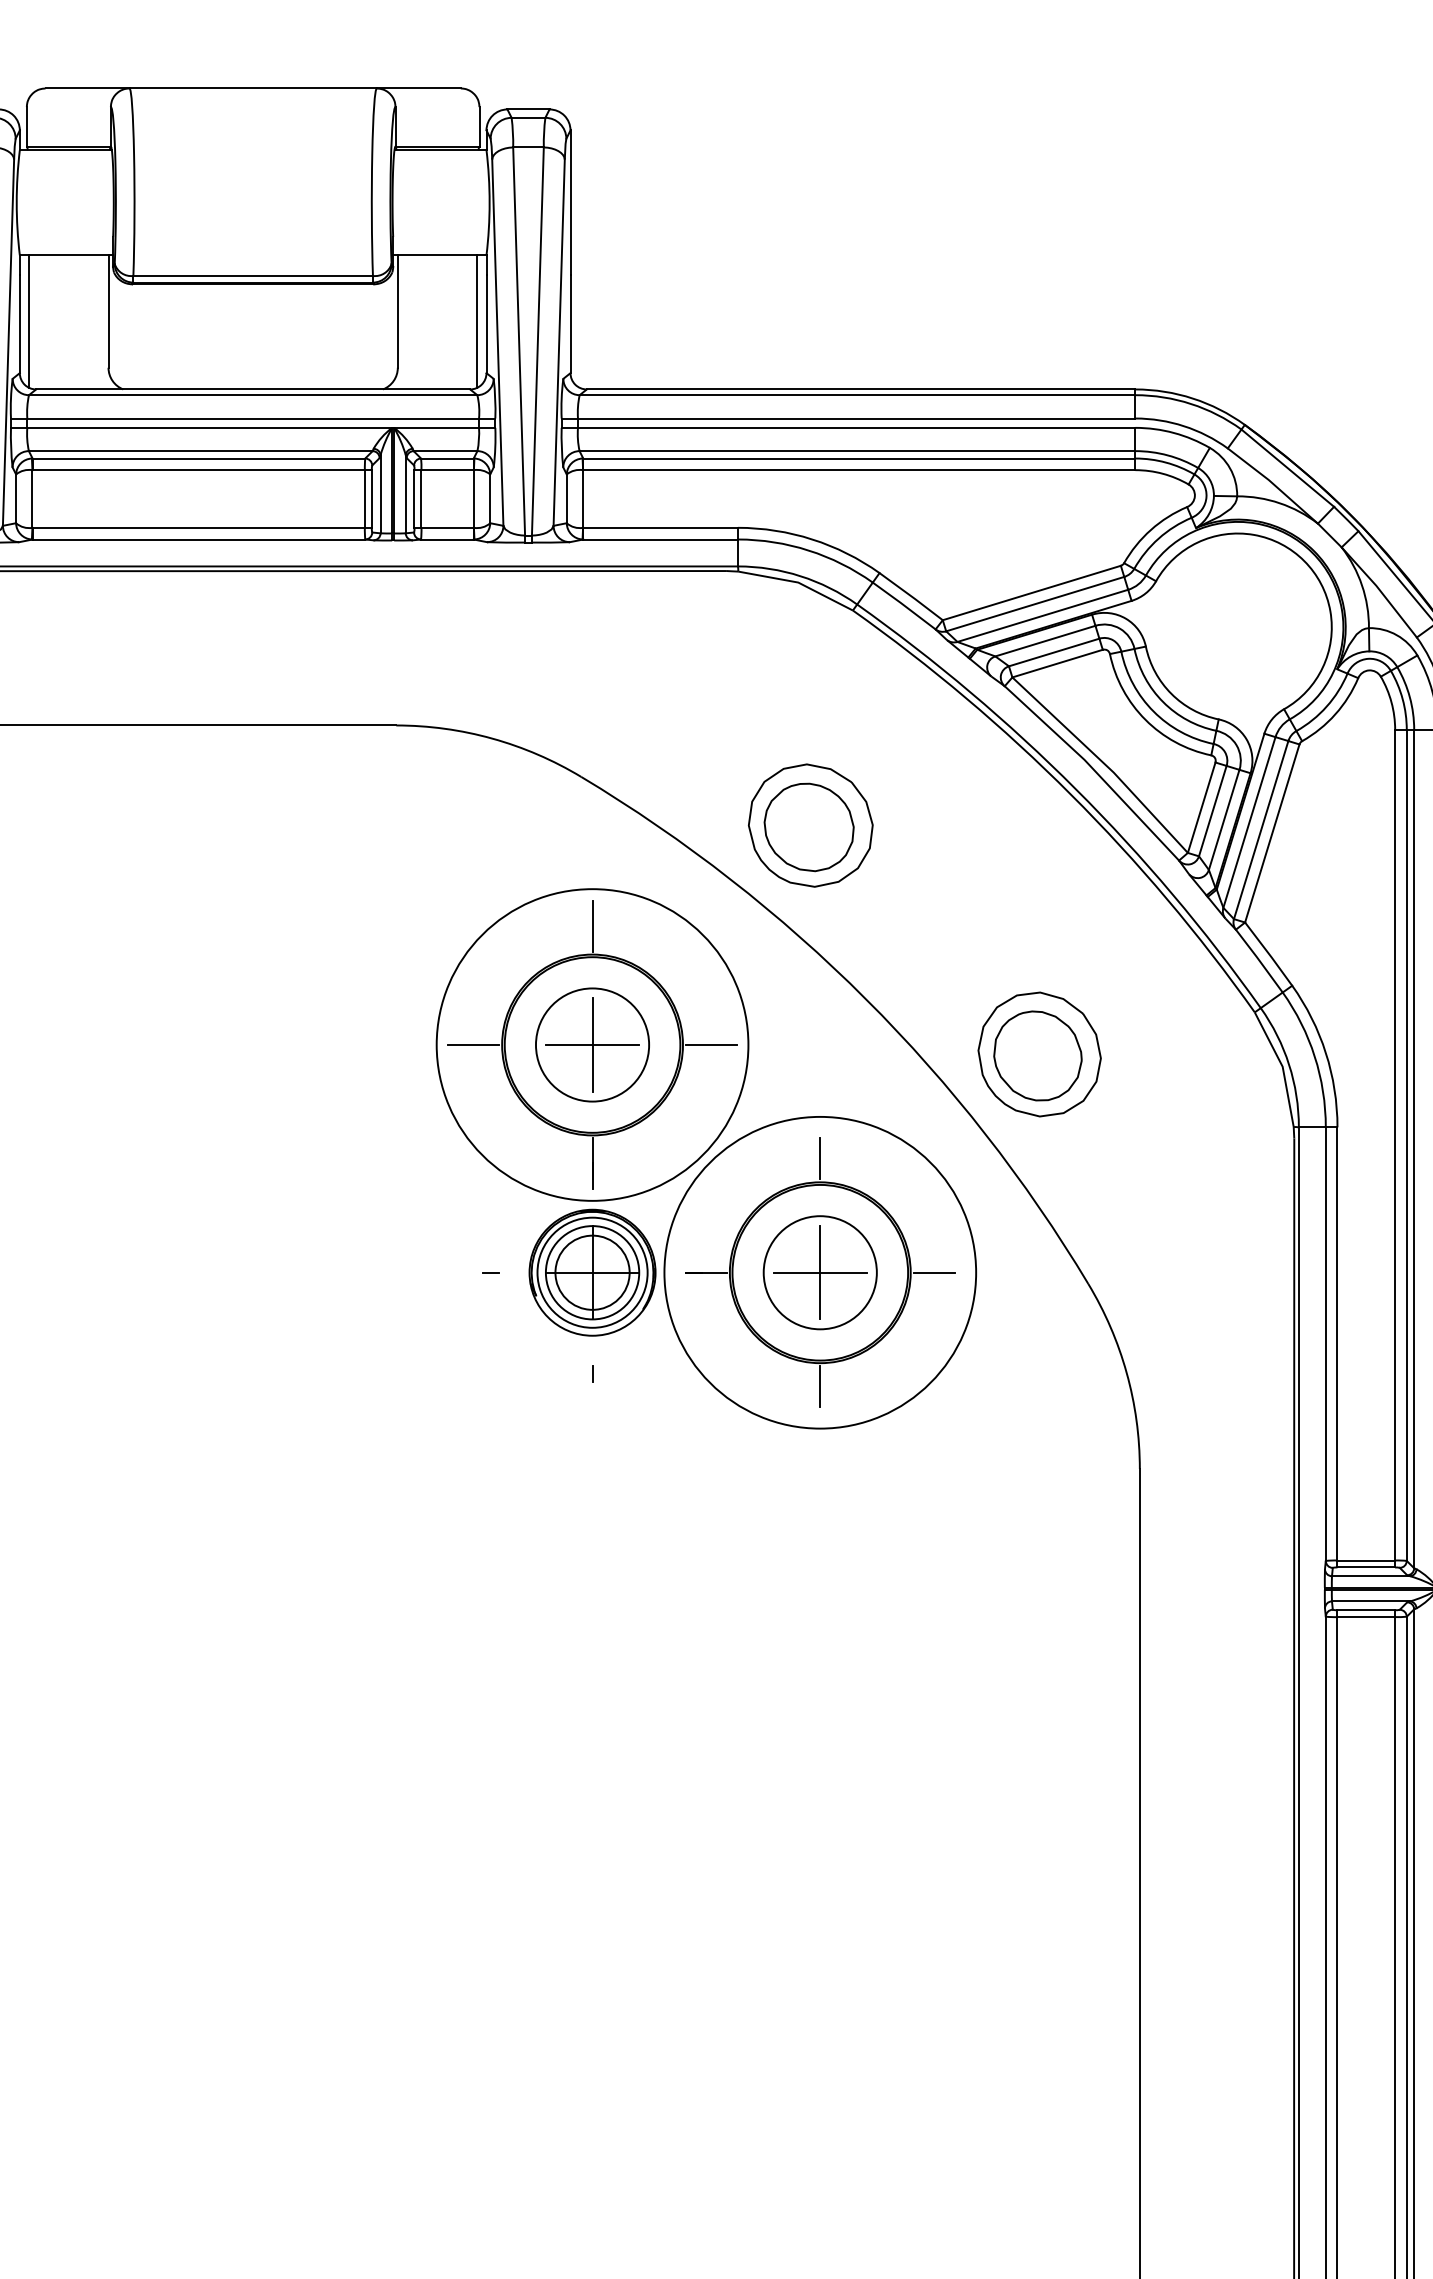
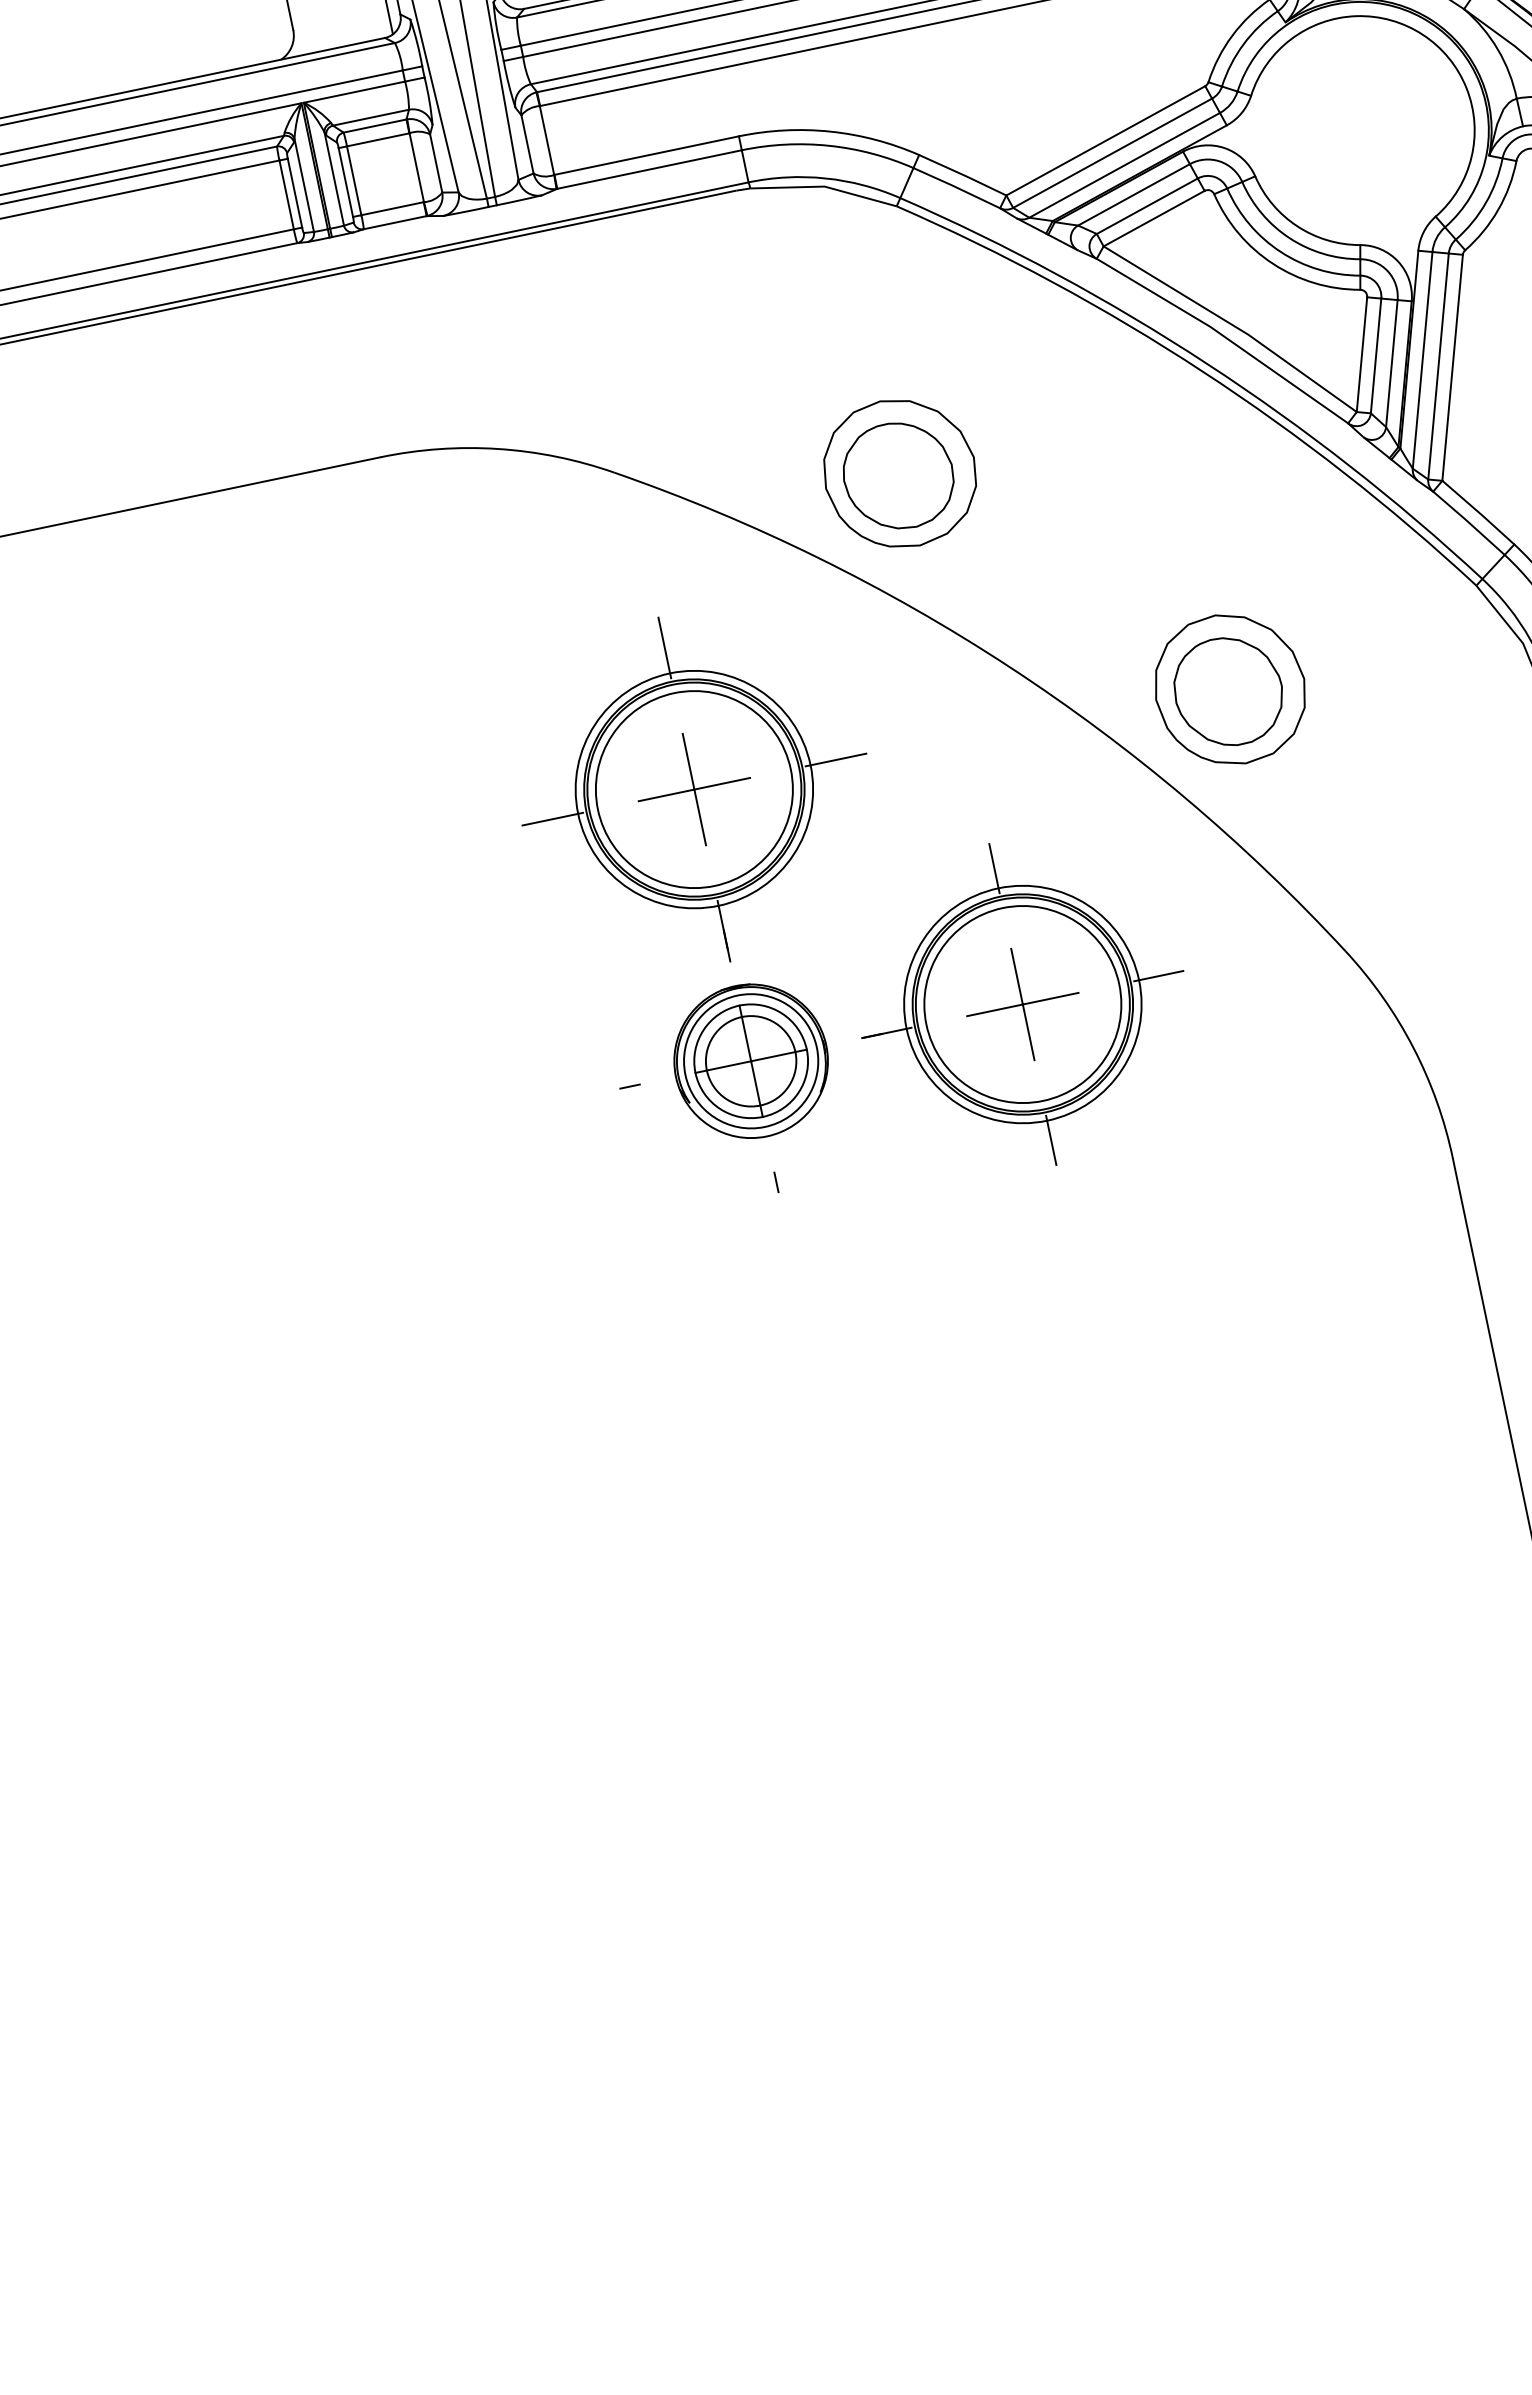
circle: (592, 1044) -> (694, 788), size x0.62
circle: (592, 1044) -> (694, 788), size x1.43
circle: (819, 1272) -> (1021, 1004), size x0.62
circle: (820, 1272) -> (1023, 1004), size x1.43

